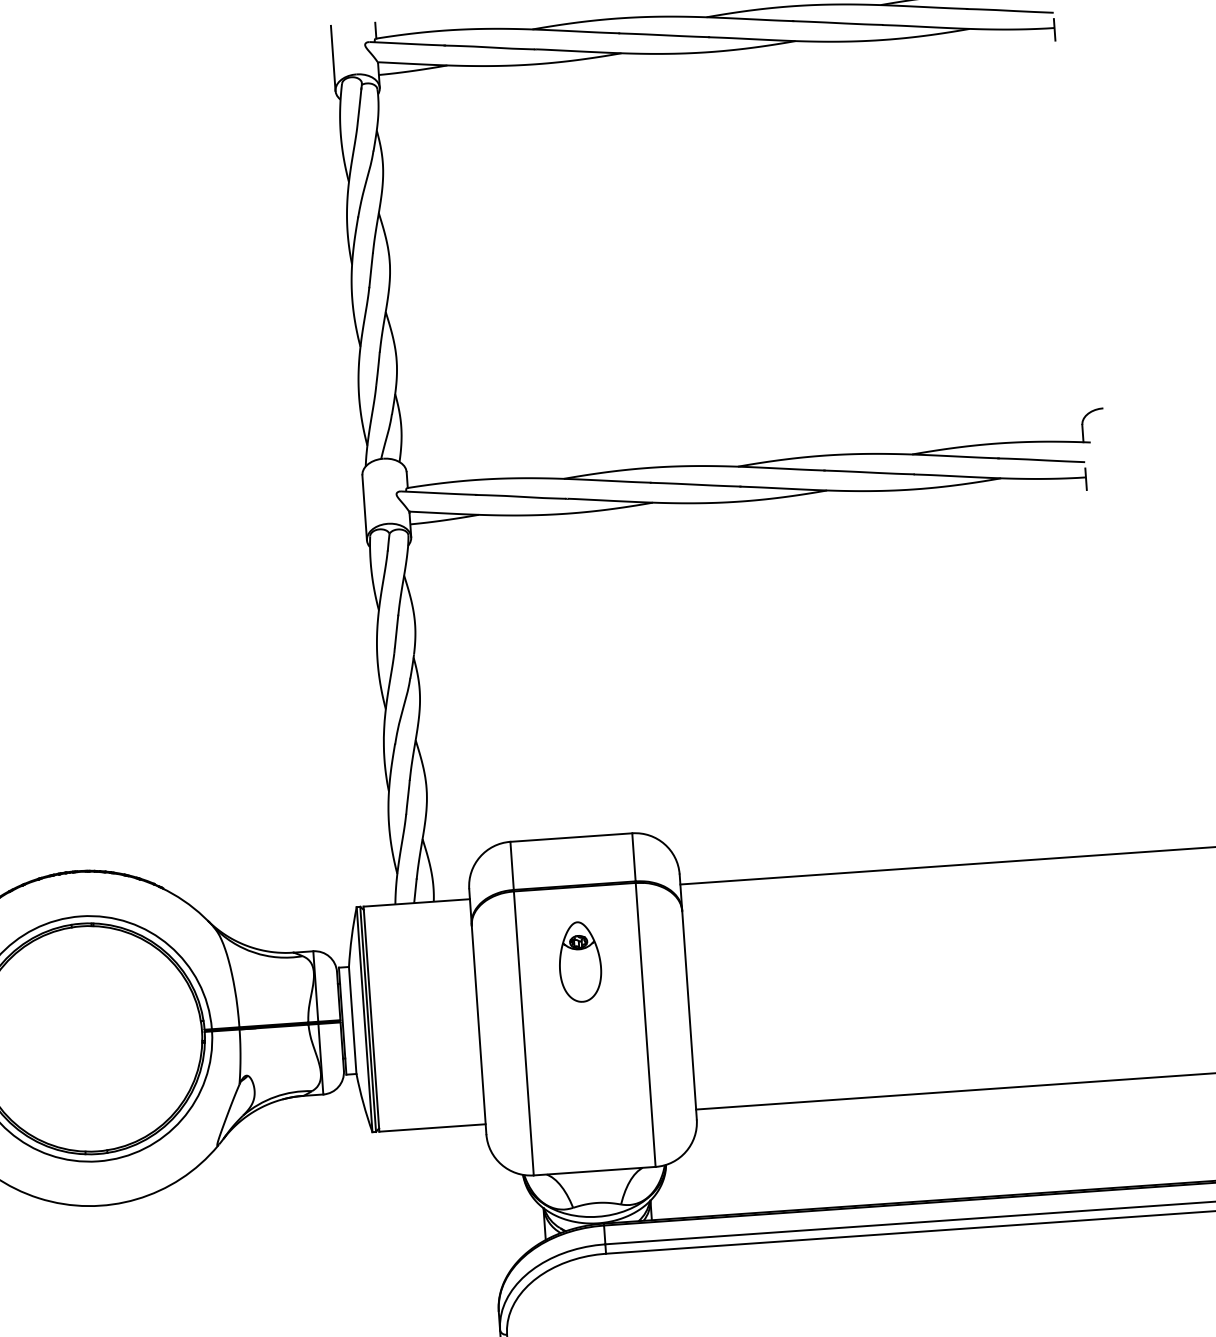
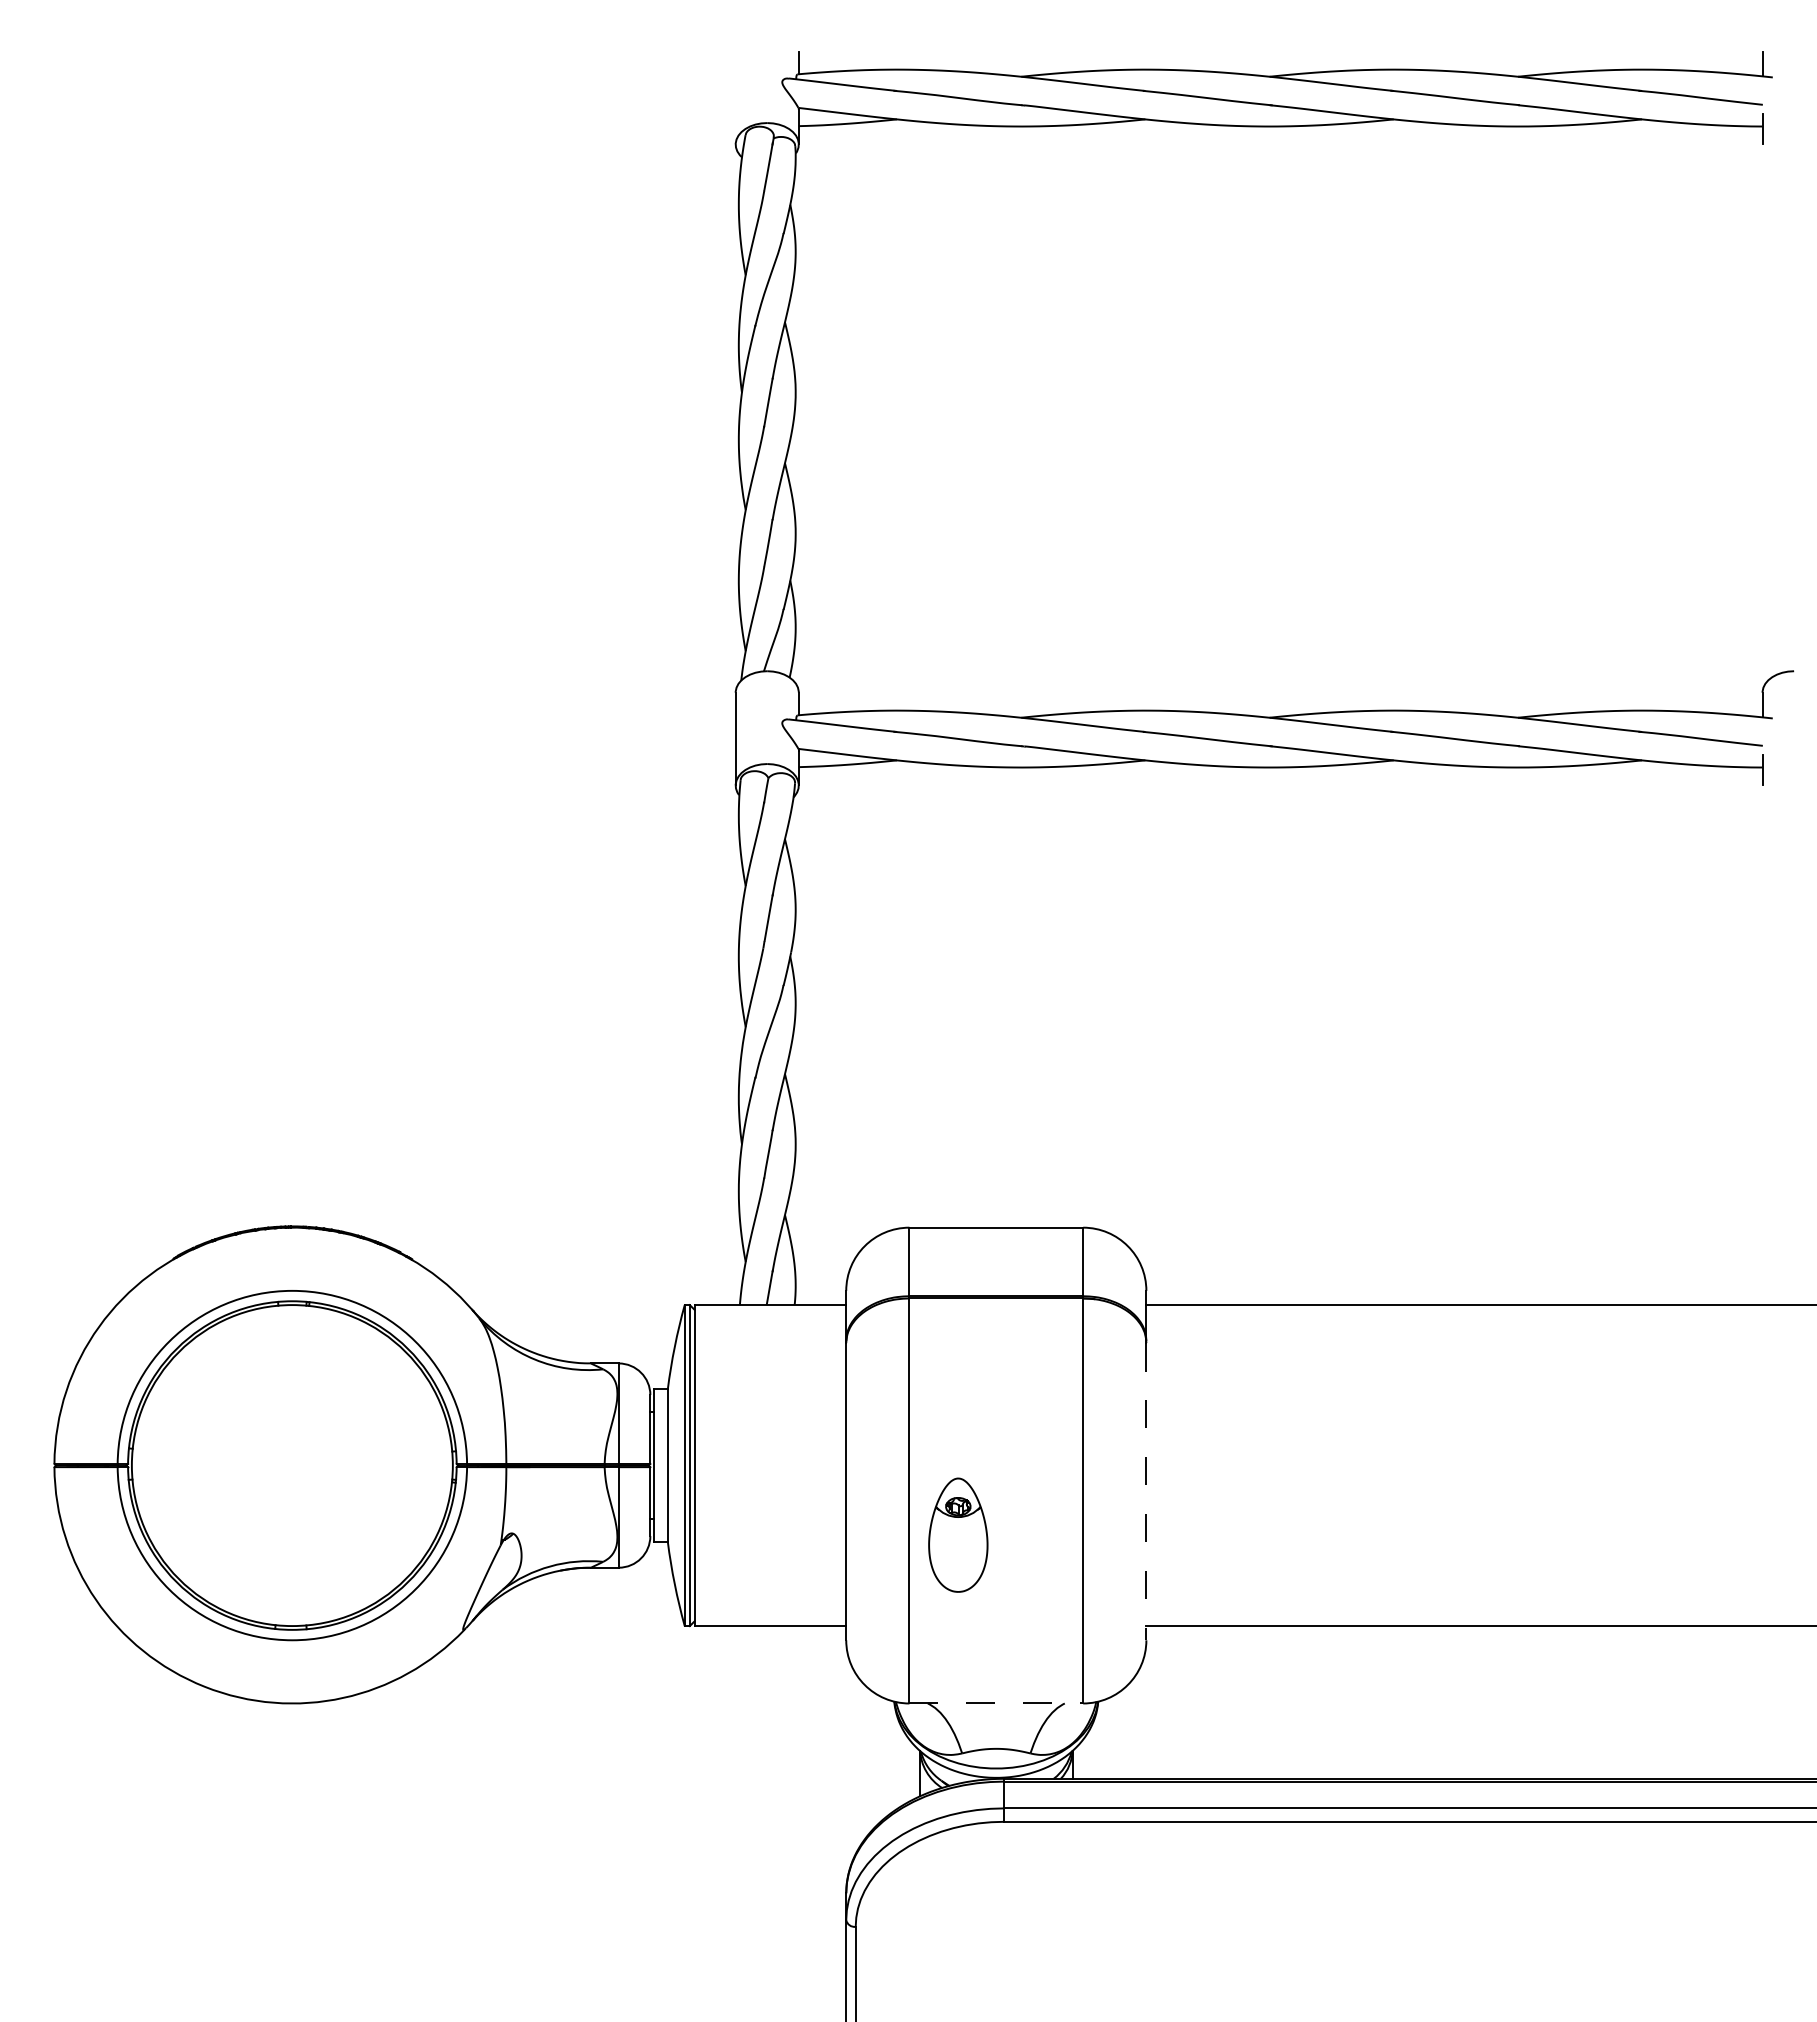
line: (333, 58) -> (735, 97), removed
part: (580, 961) -> (958, 1534), moved
line: (689, 1015) -> (1146, 1491), solid -> dashed
line: (594, 1171) -> (996, 1703), solid -> dashed

